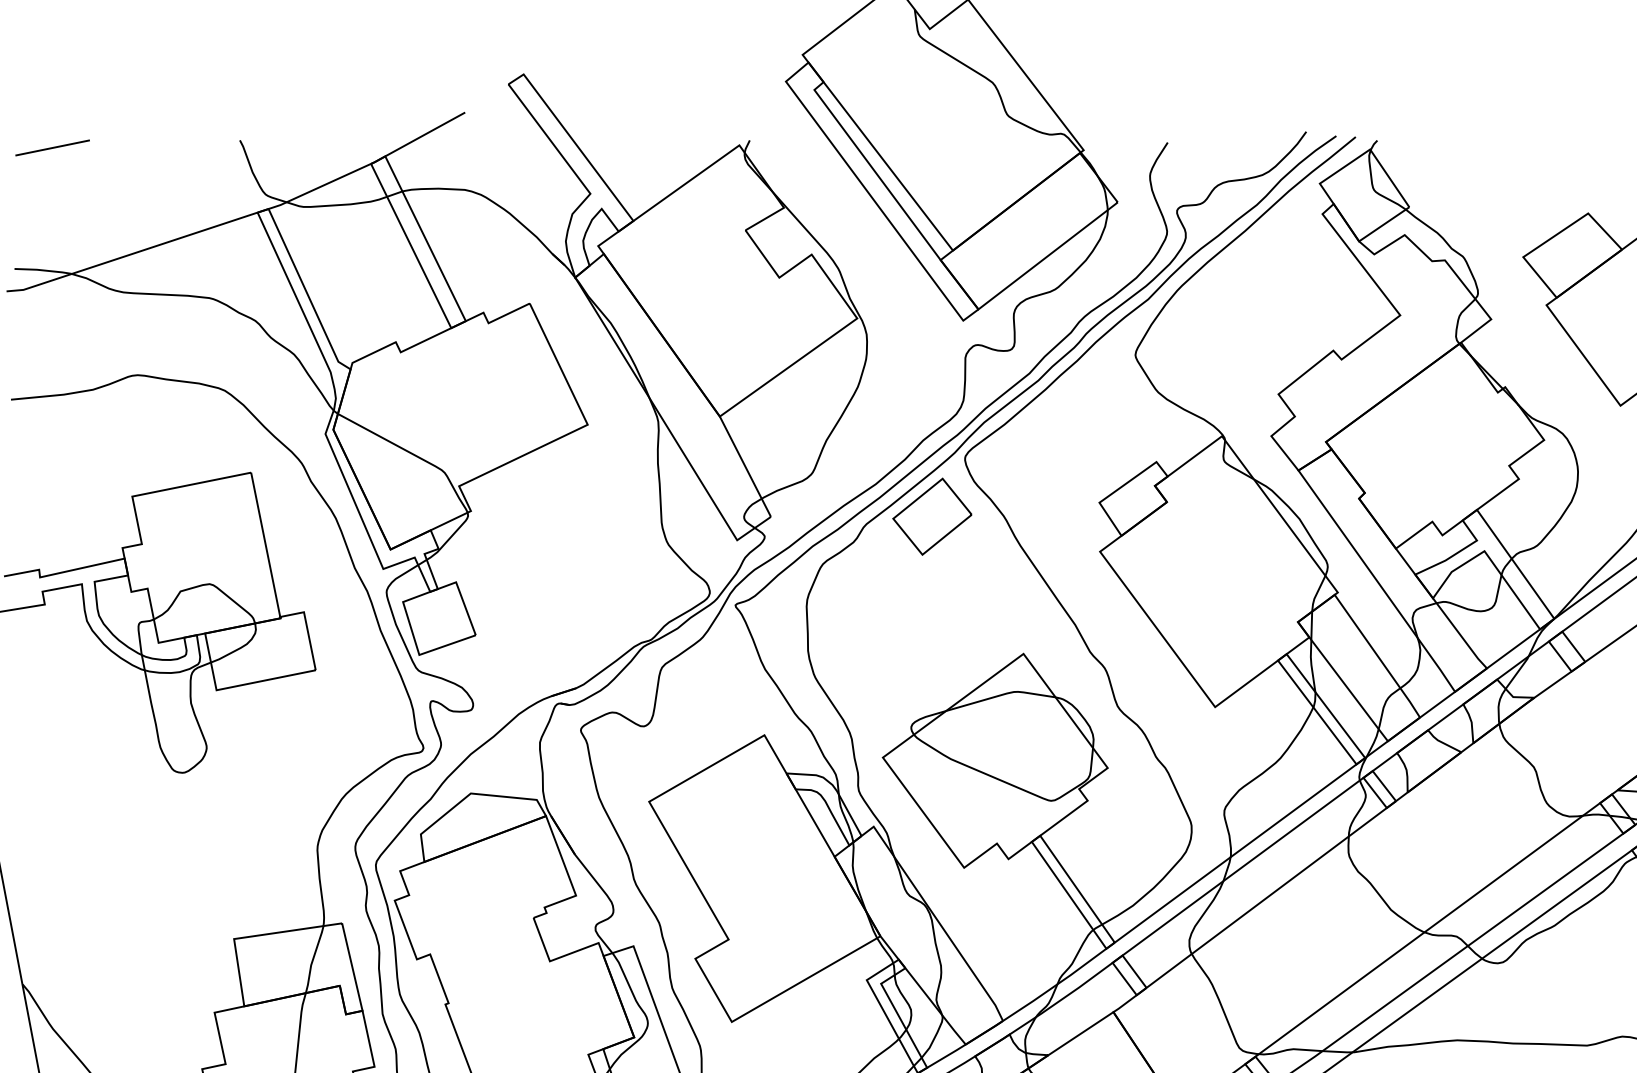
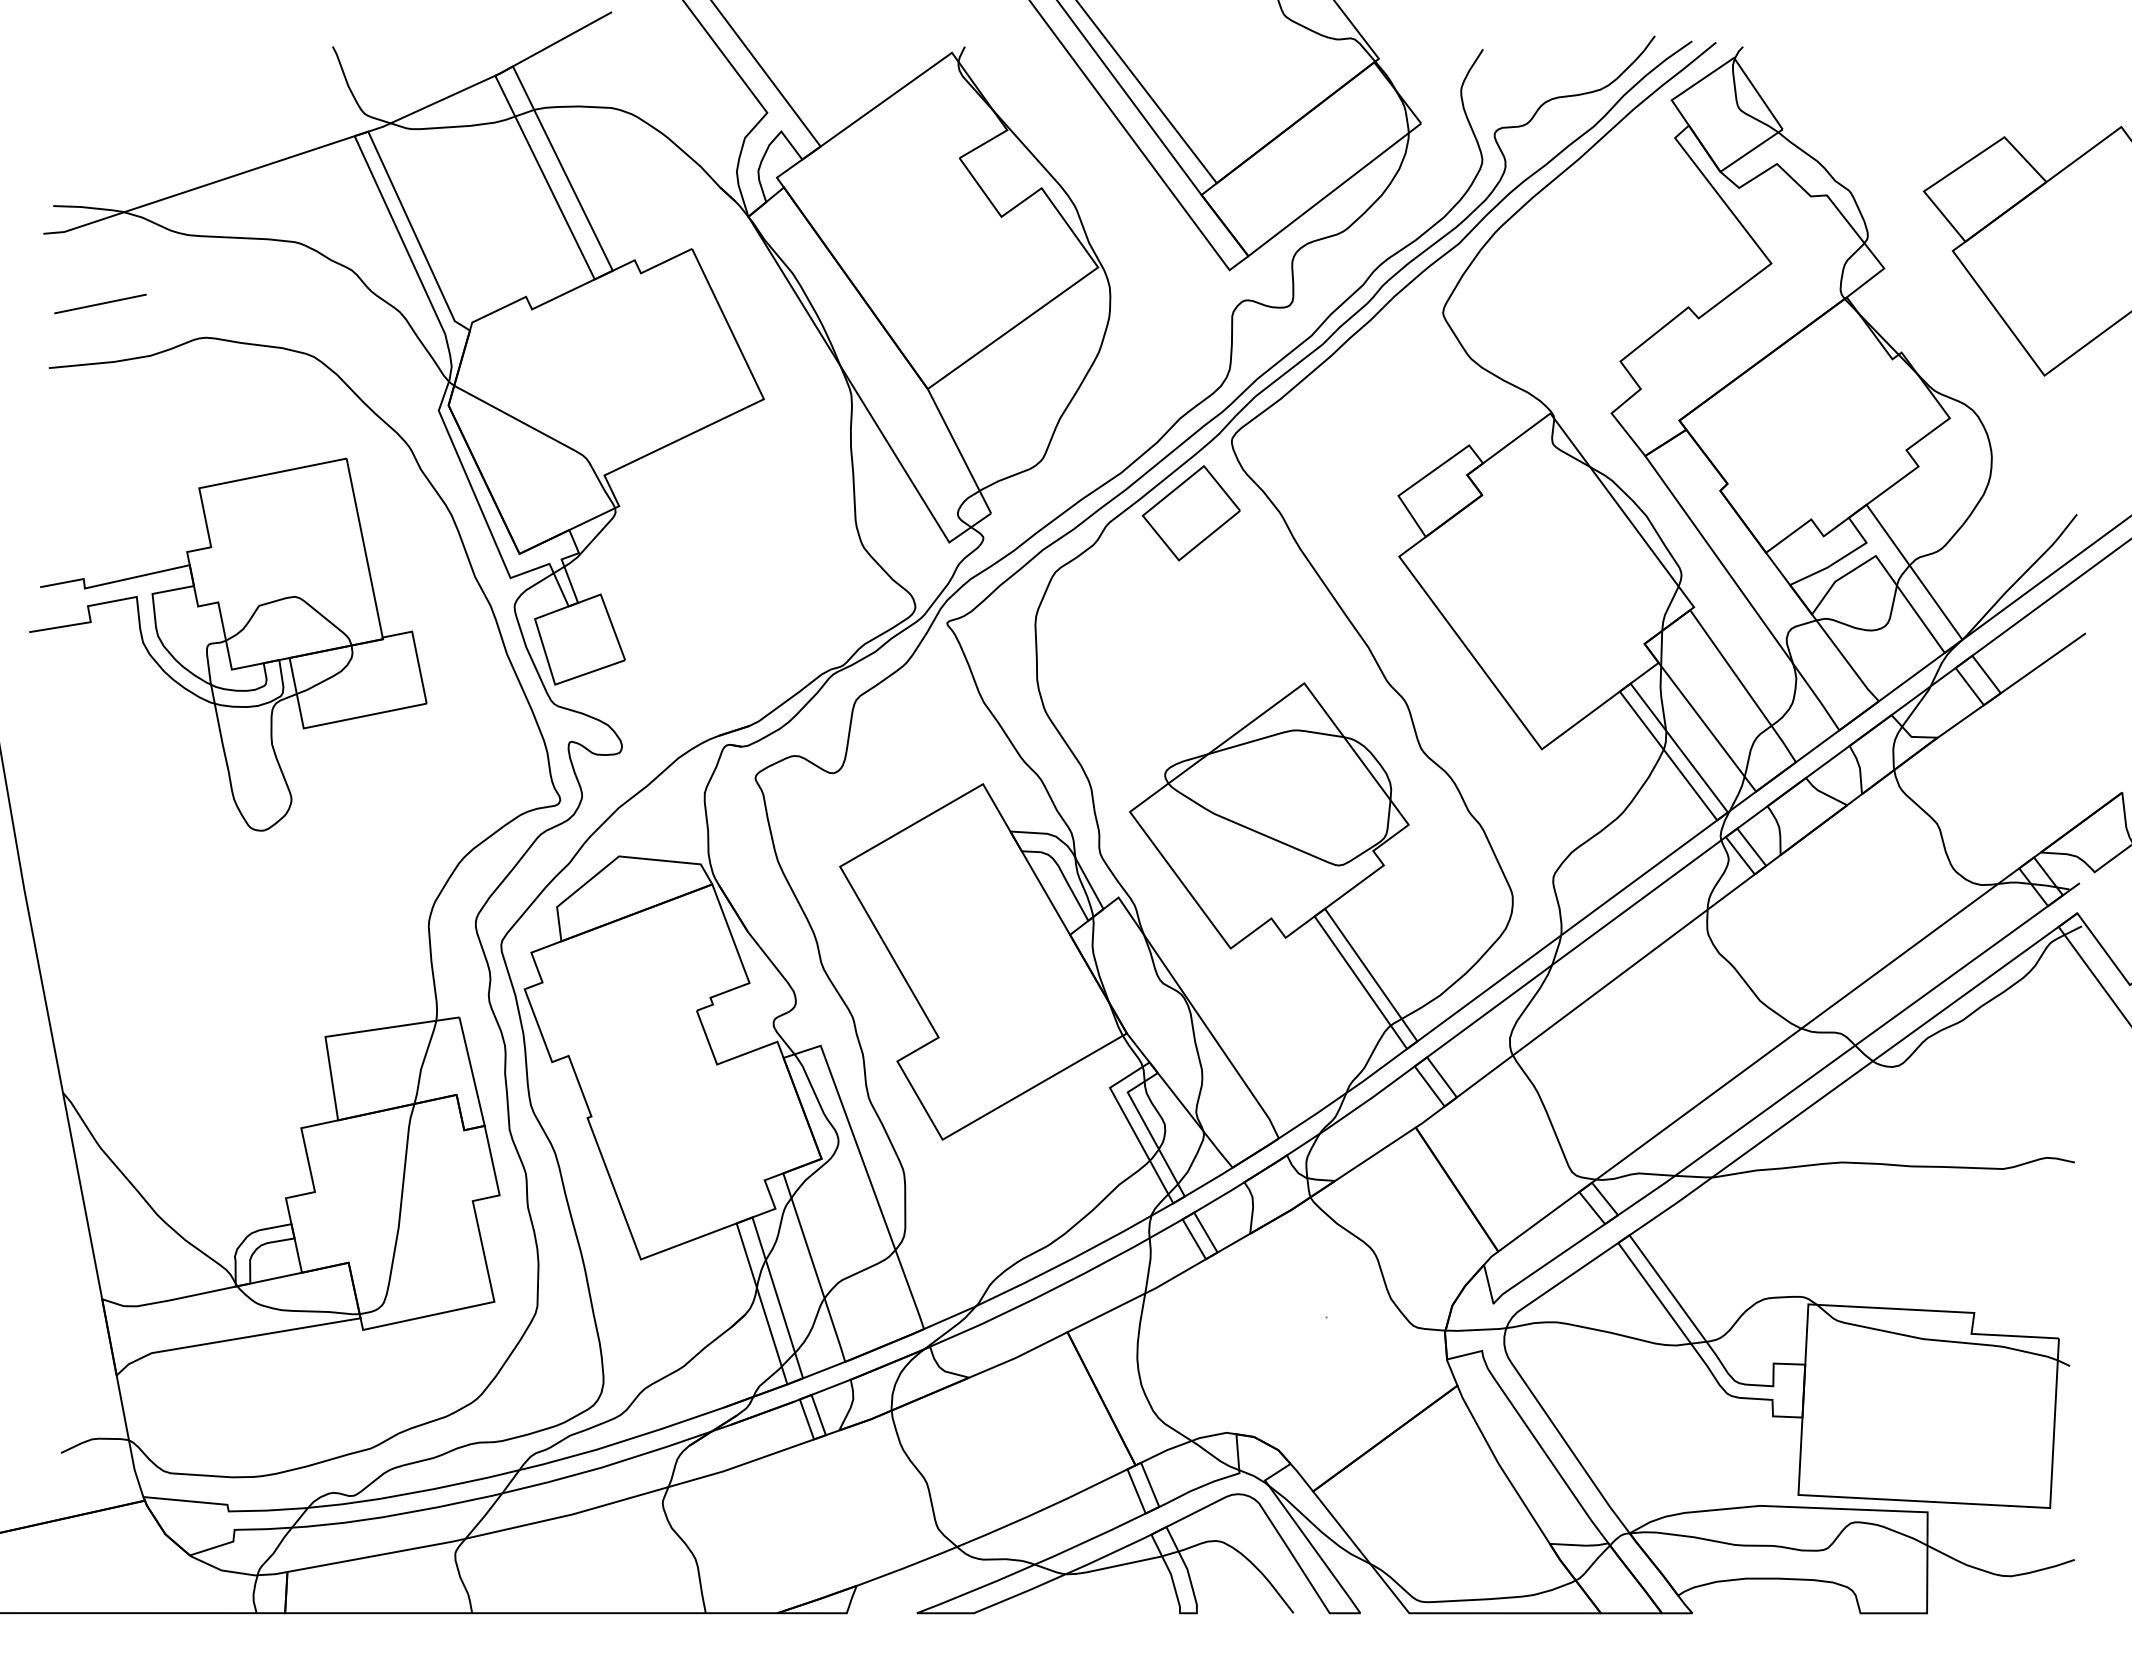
line: (52, 147) -> (100, 303), moved

